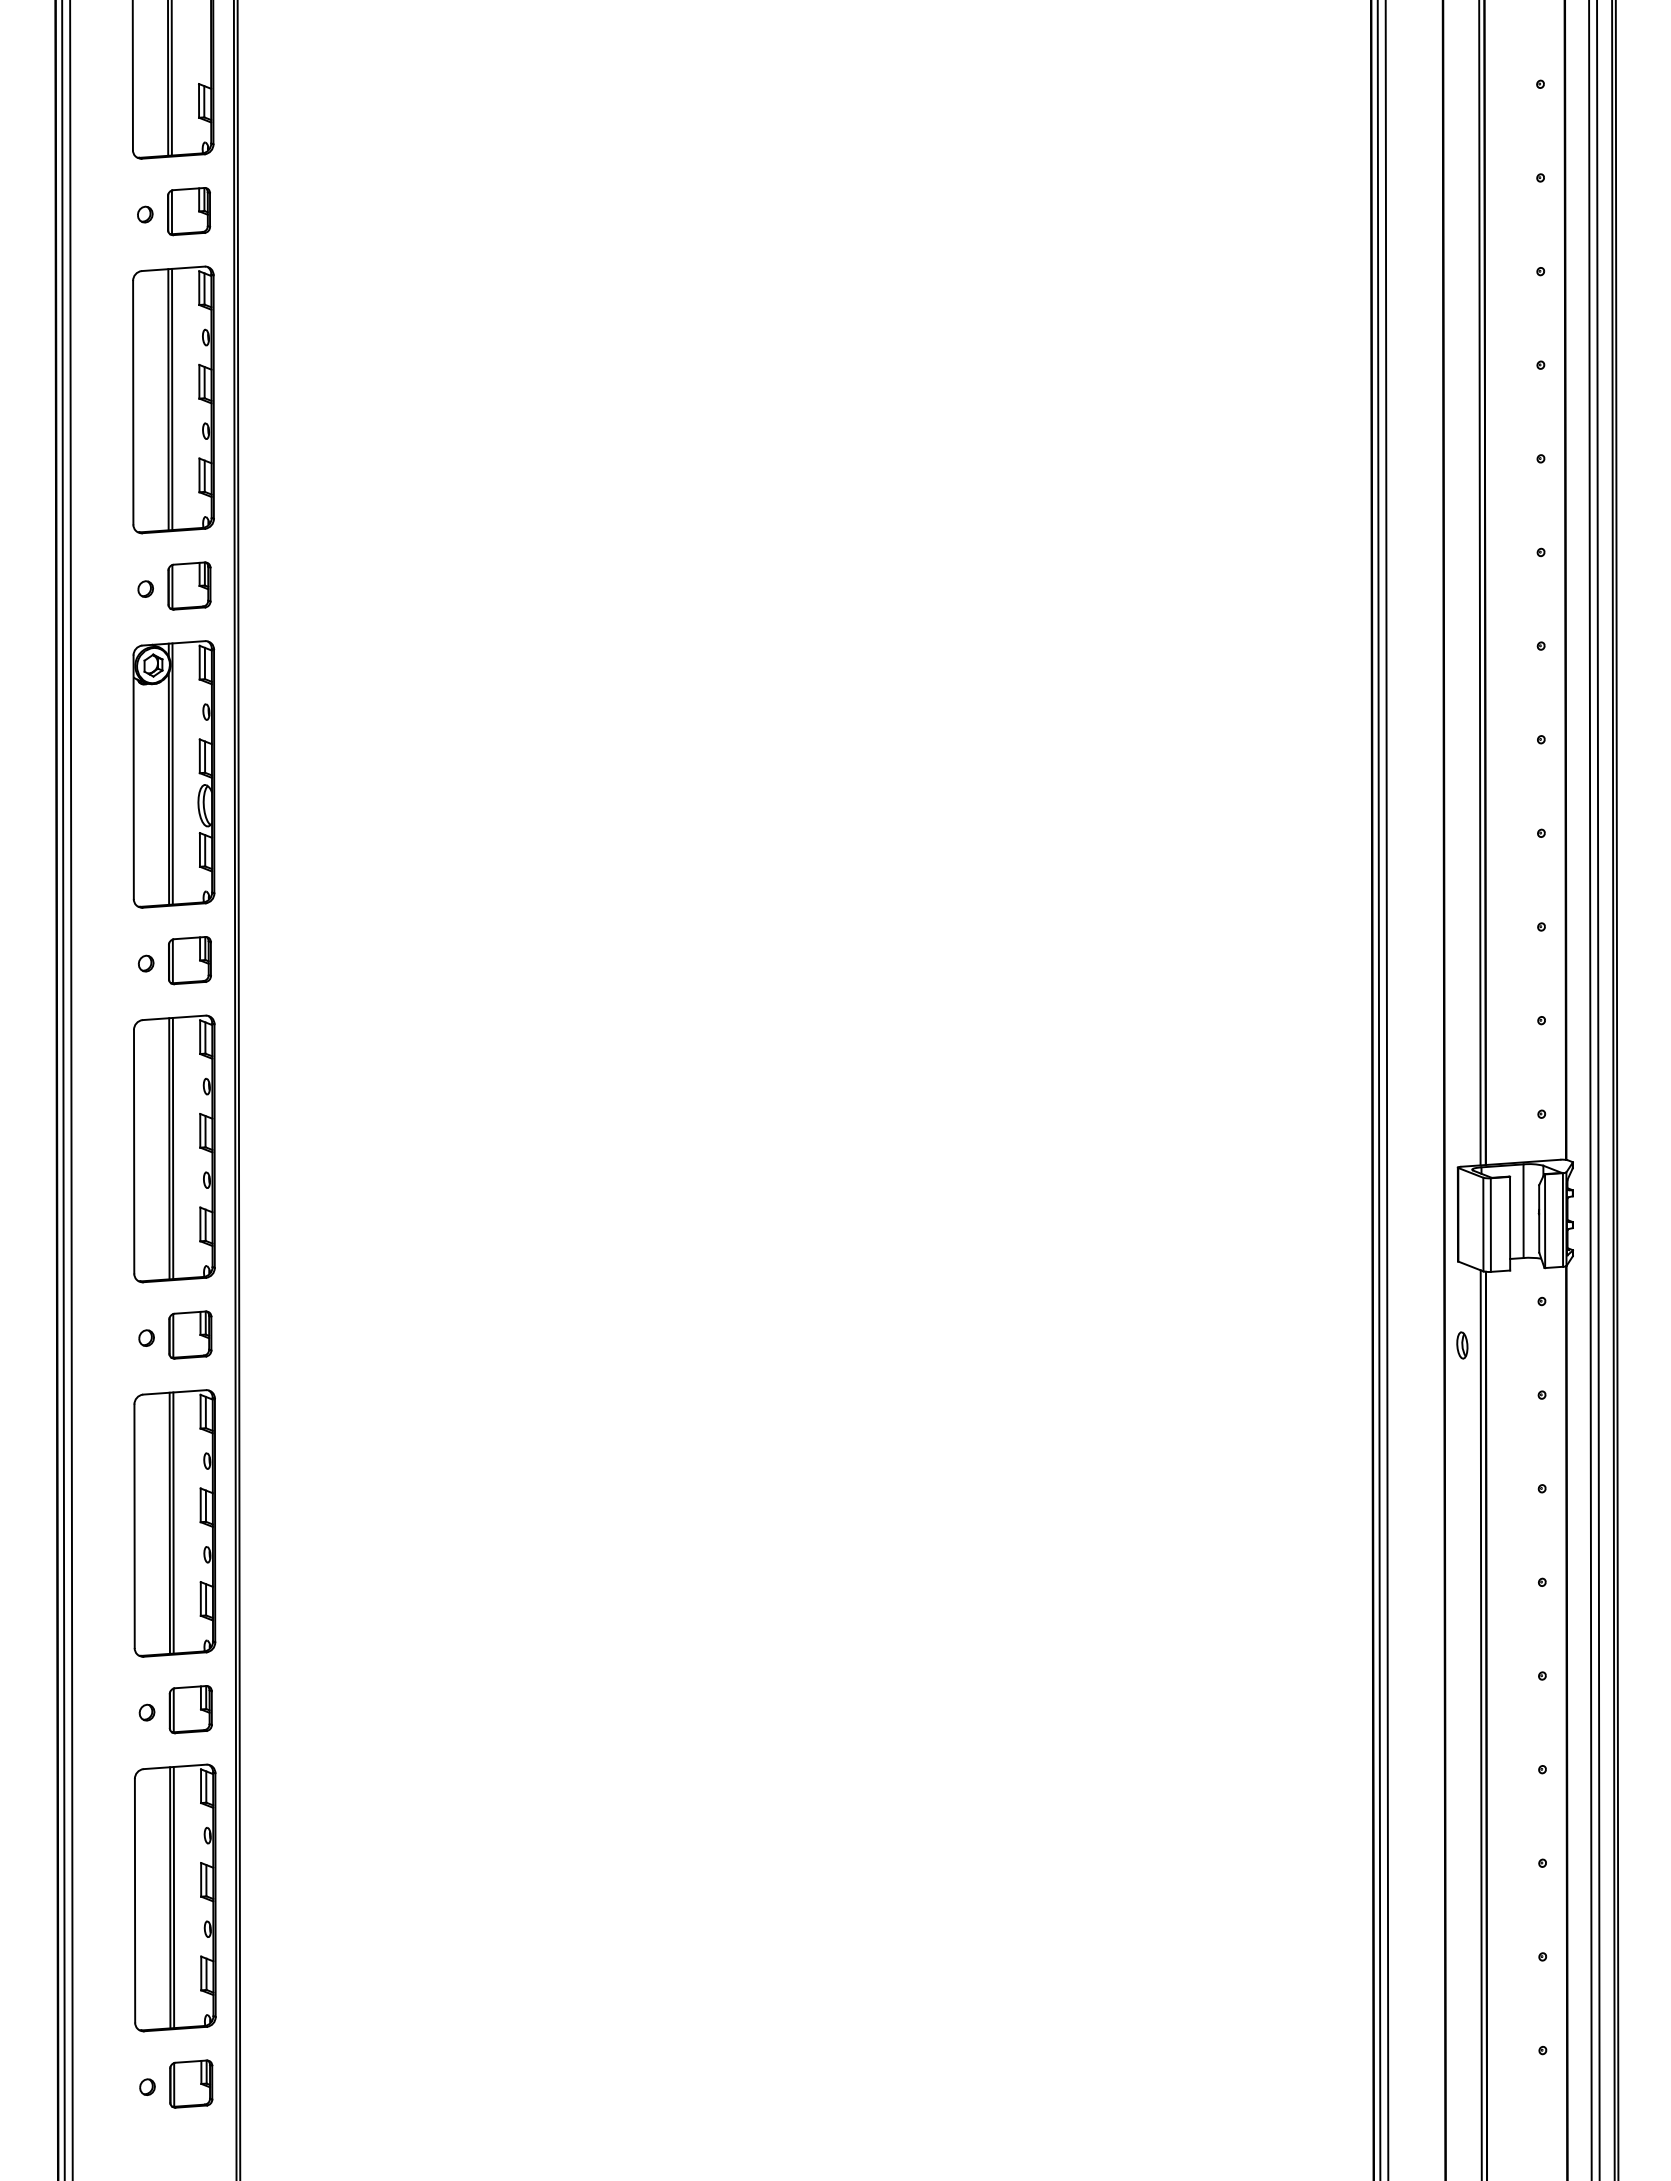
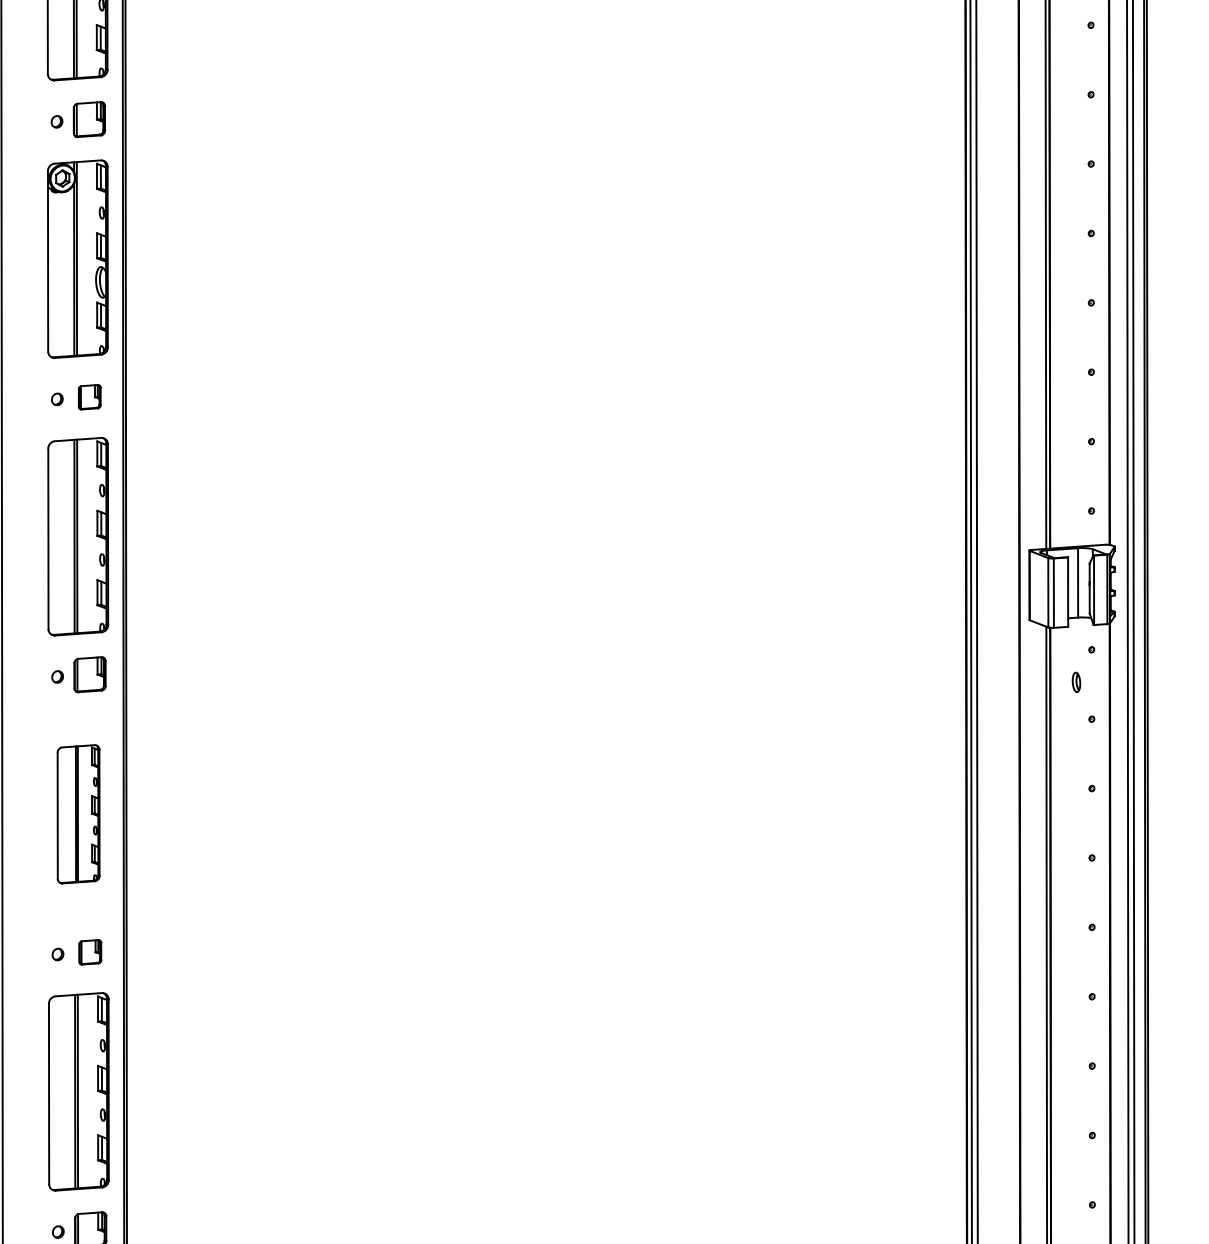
part: (189, 960) -> (89, 397), size x0.7
part: (1462, 1345) -> (1076, 682), moved
part: (174, 1523) -> (78, 814), size x0.7
part: (190, 1709) -> (90, 952), size x0.7

